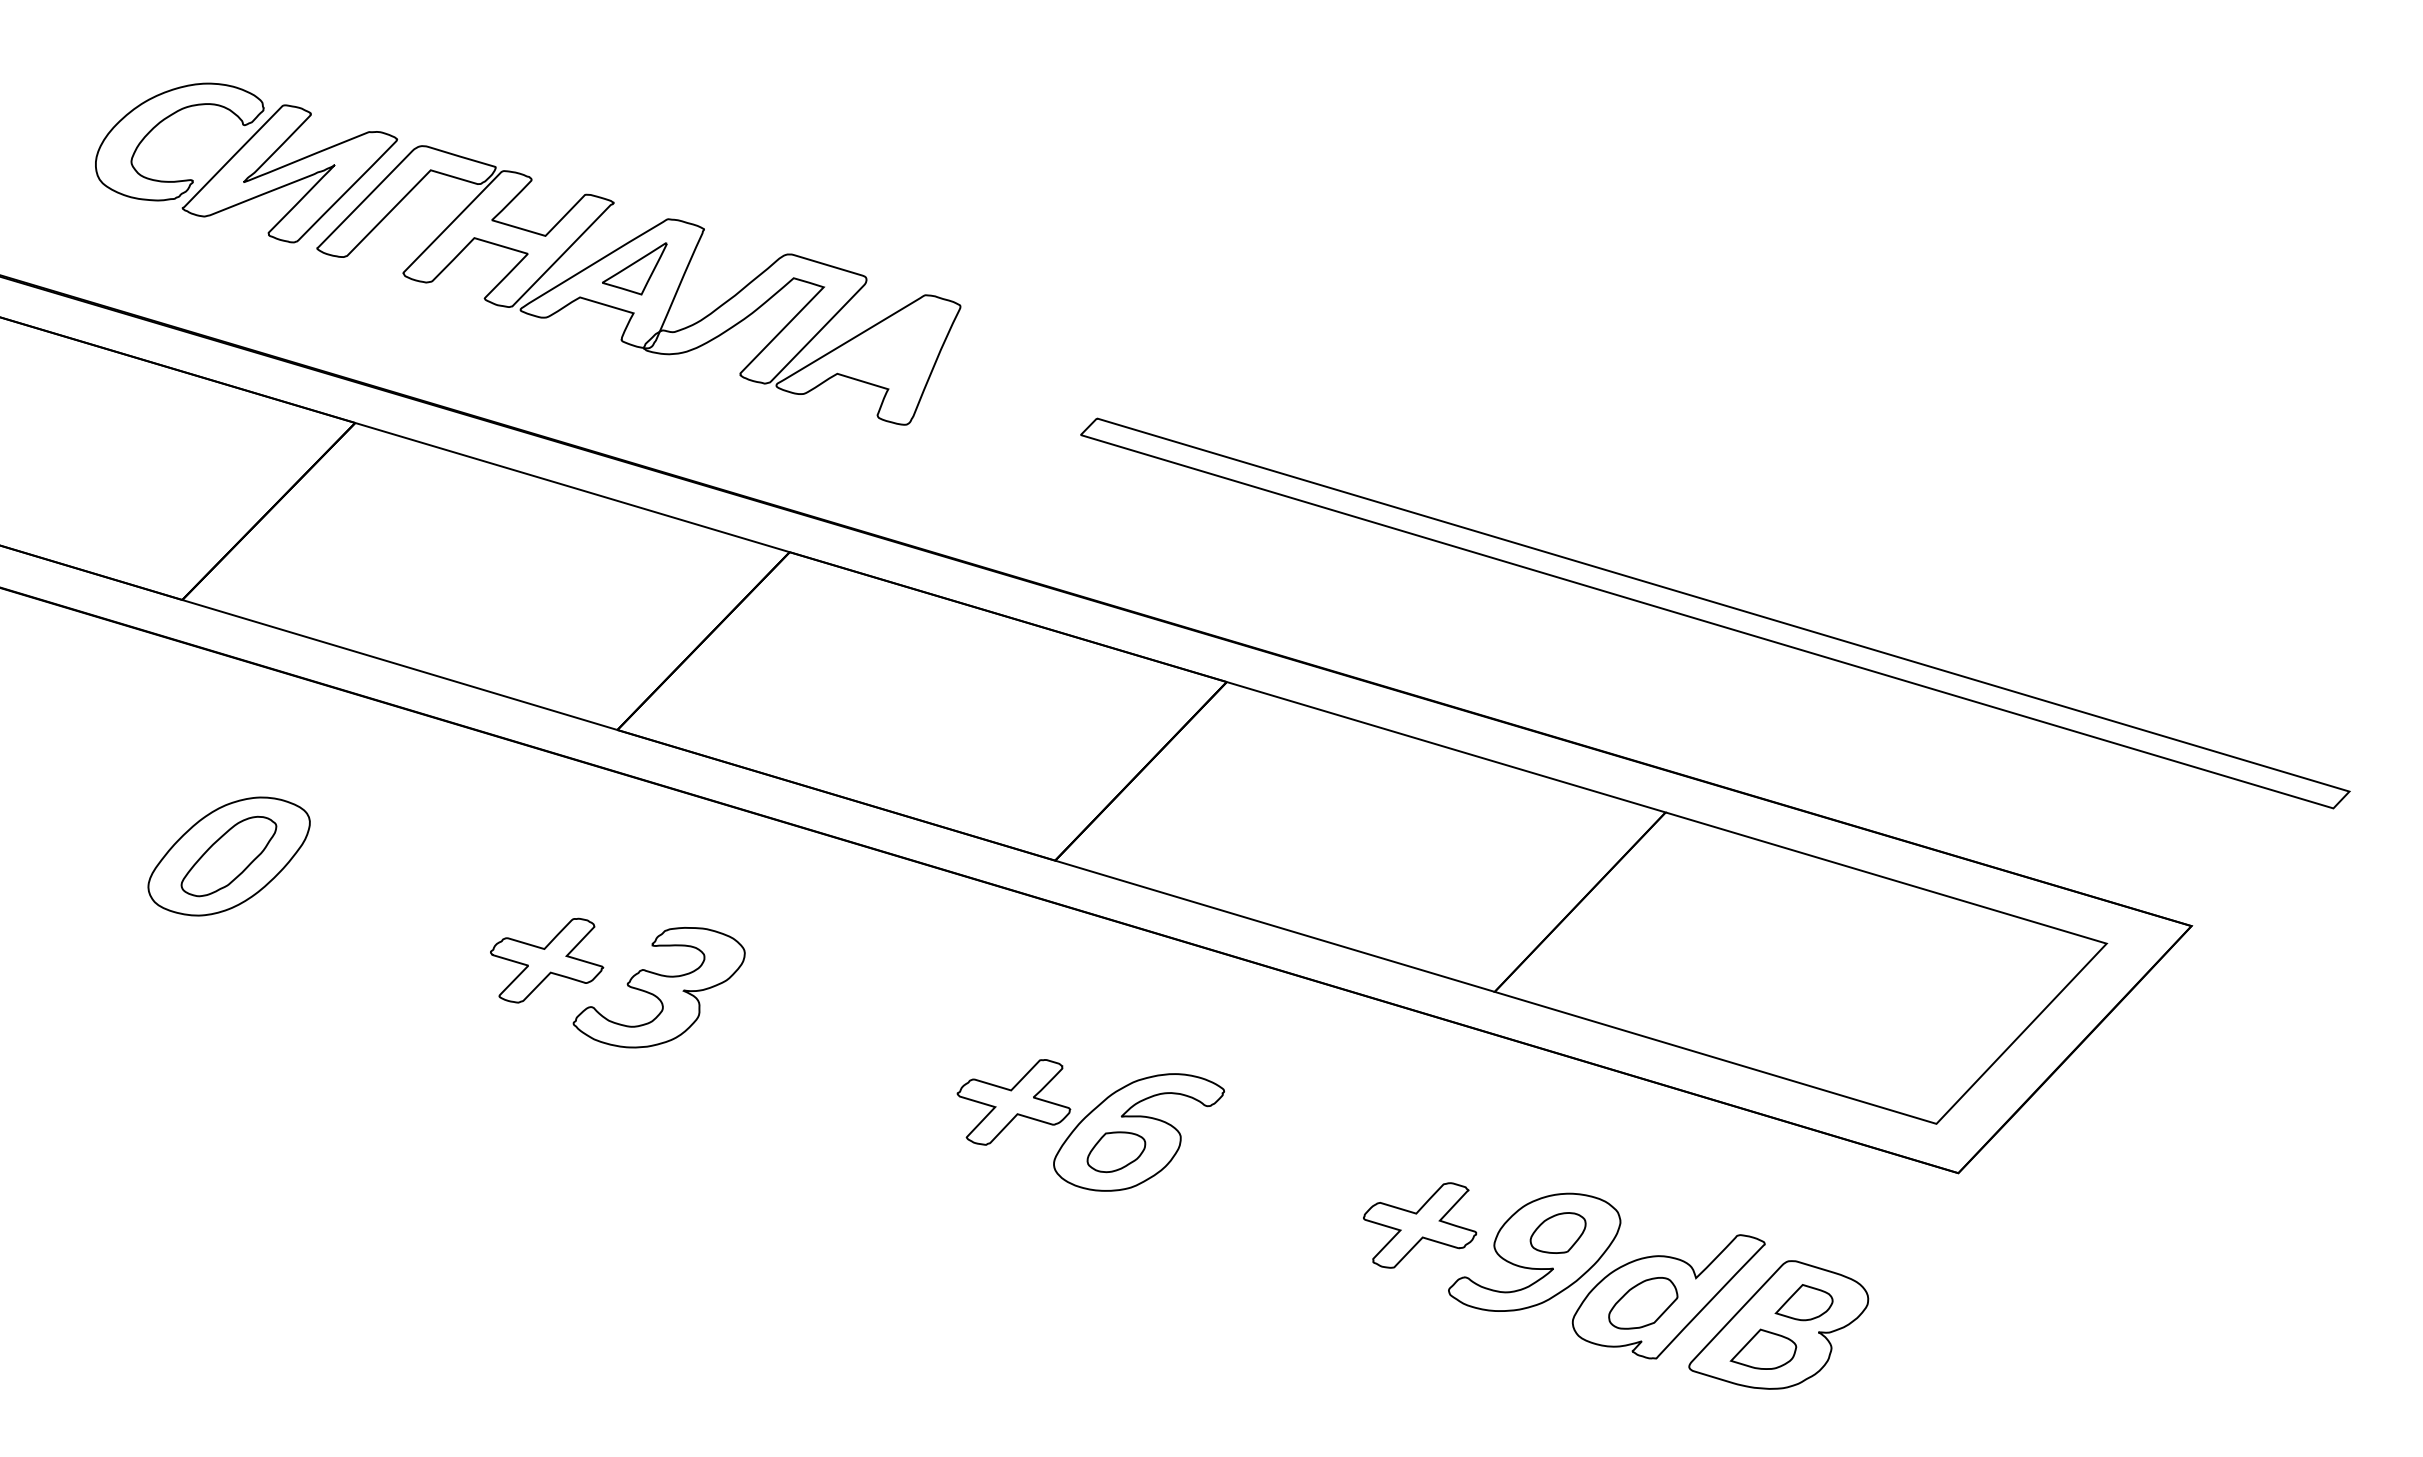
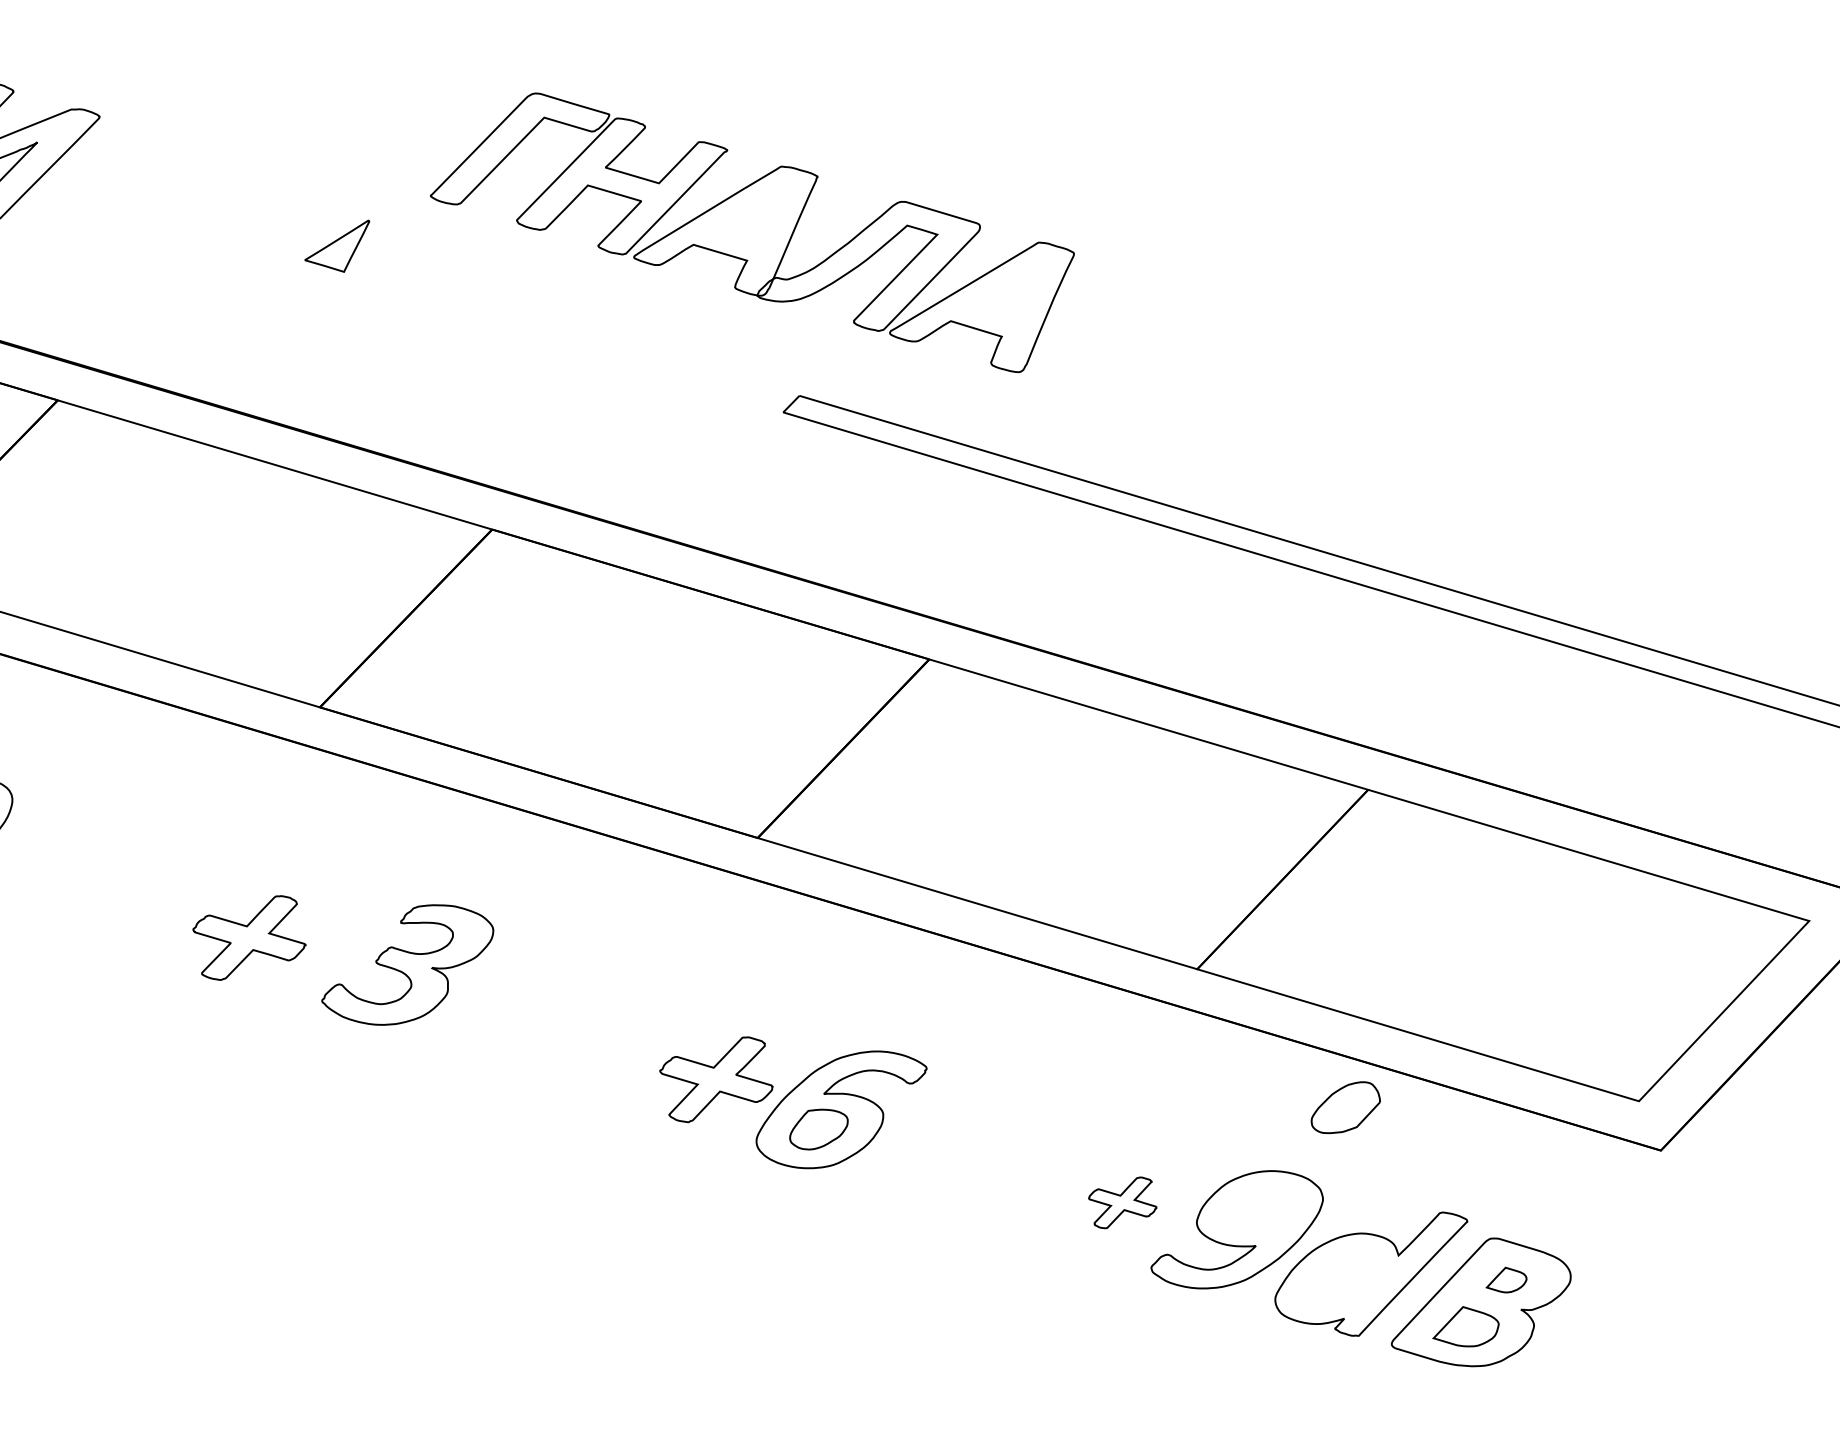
part: (638, 285) -> (752, 232), moved
part: (658, 987) -> (407, 964), moved
part: (1420, 1225) -> (1123, 1202), size x0.6
part: (1557, 1232) -> (1260, 1209), removed
part: (1803, 1302) -> (1506, 1279), size x0.7
part: (1643, 1303) -> (1346, 1107), moved

